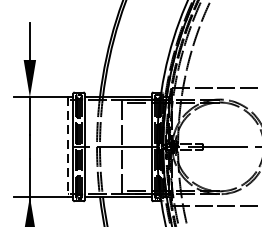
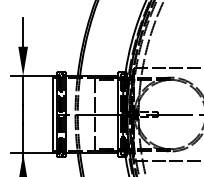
line: (67, 146) -> (52, 114), dashed -> solid

